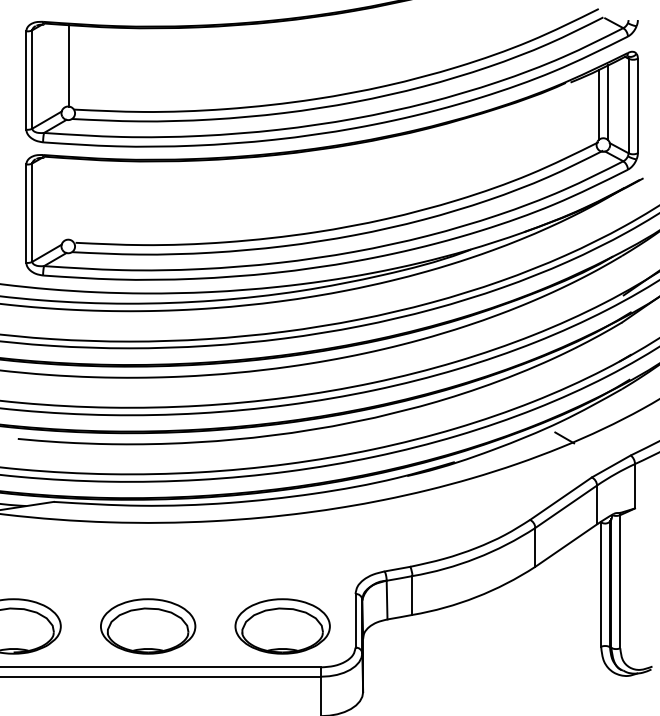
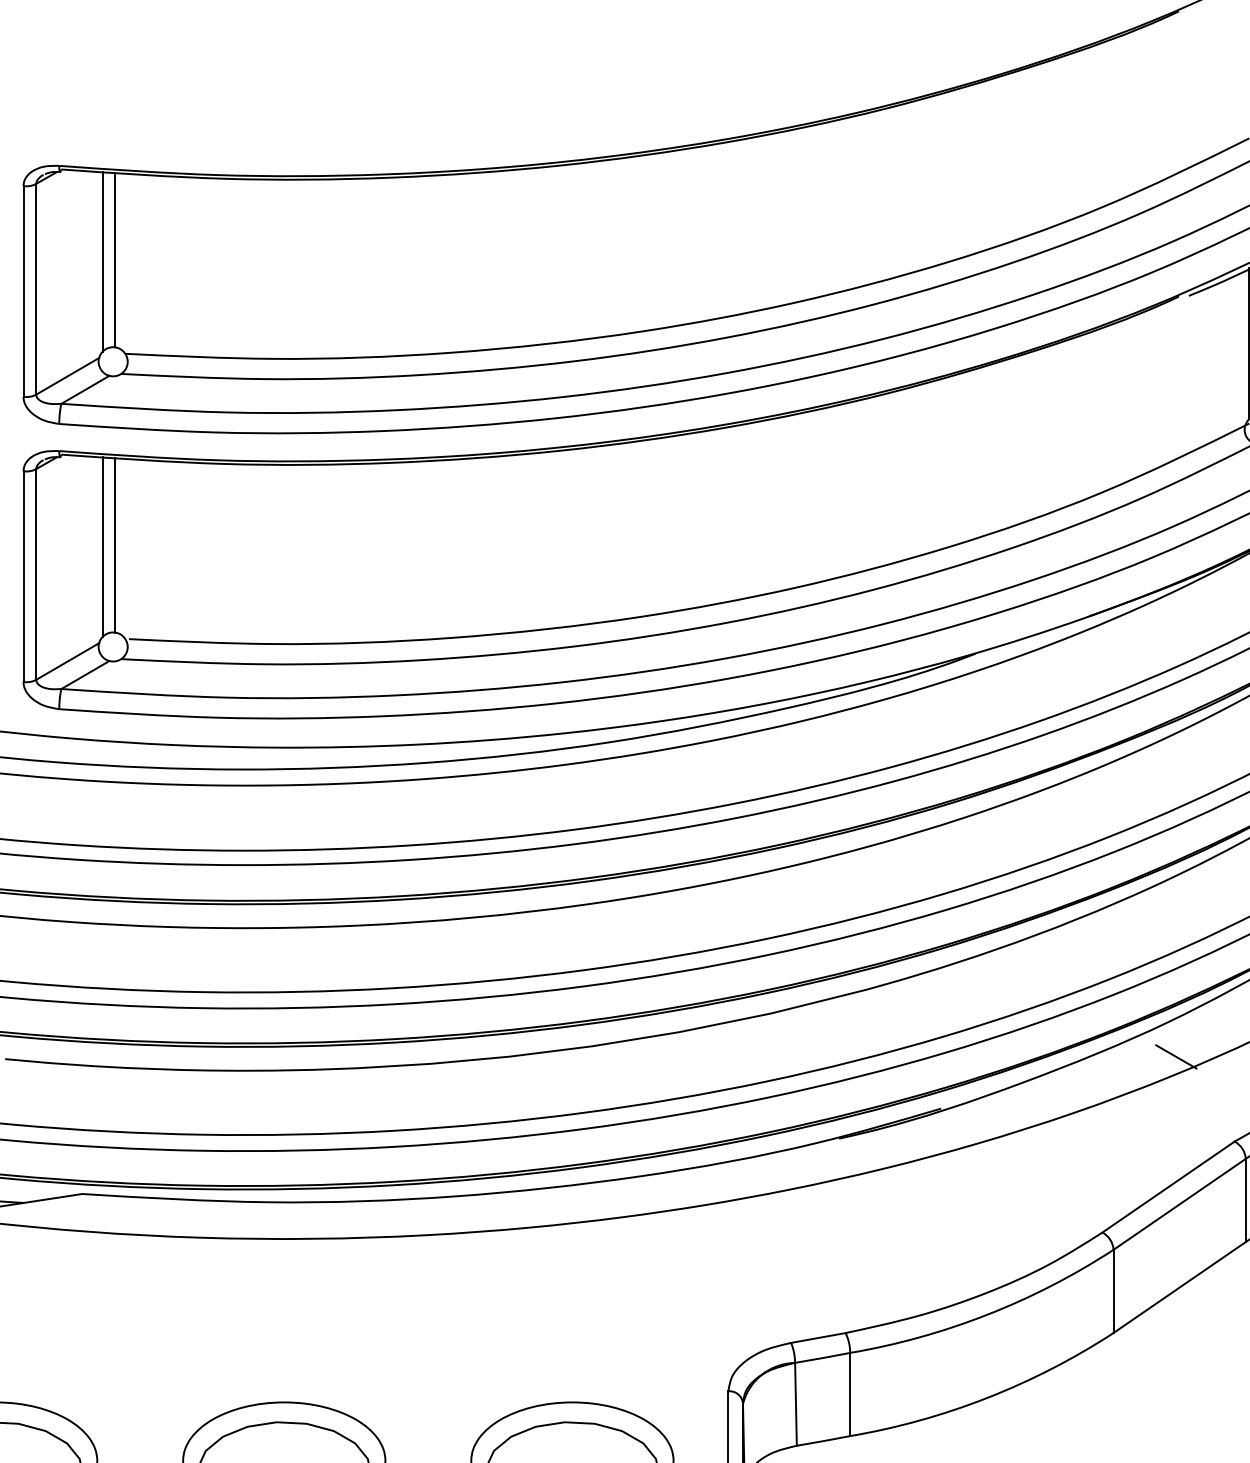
line: (63, 66) -> (102, 261), added
line: (69, 198) -> (115, 544), added
line: (63, 199) -> (102, 546), added

